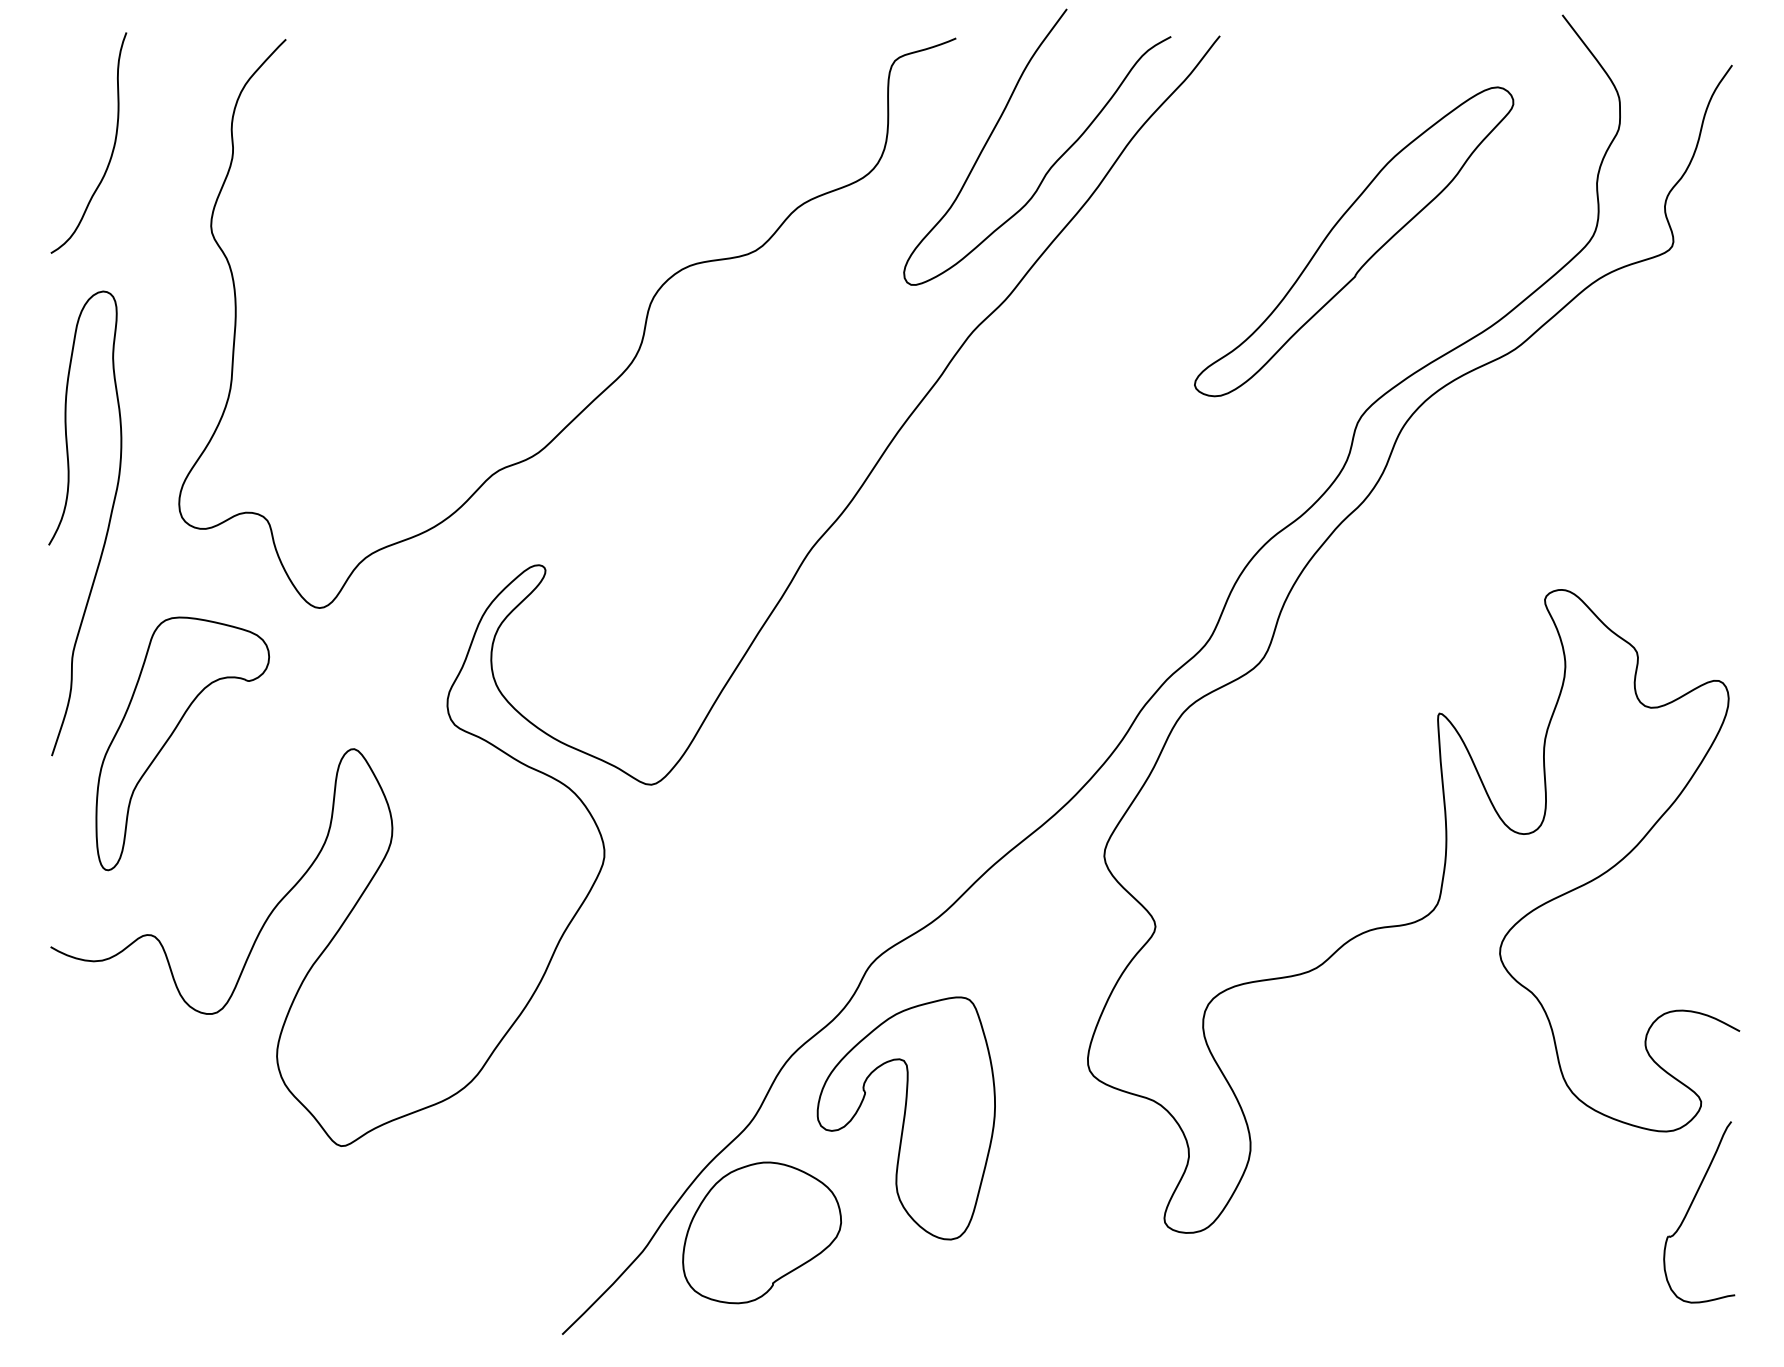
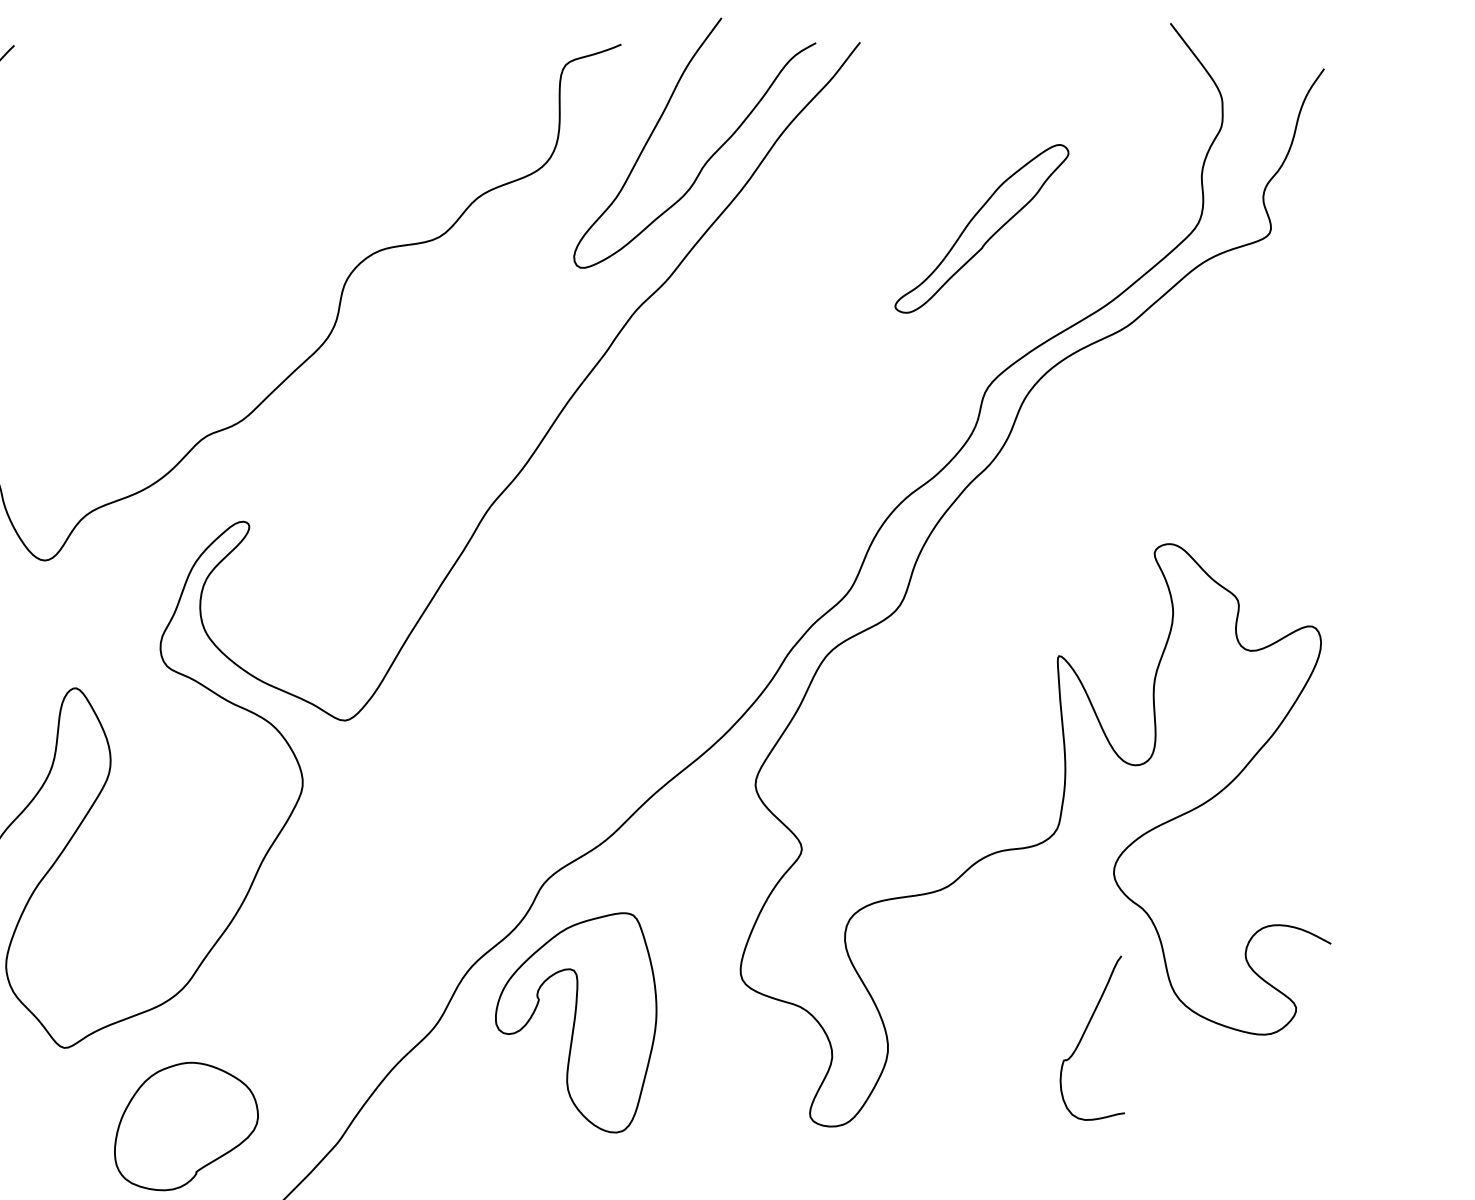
part: (1354, 241) -> (982, 228), size x0.6
part: (1690, 1208) -> (1084, 1034), moved
part: (761, 1232) -> (185, 1126), moved

